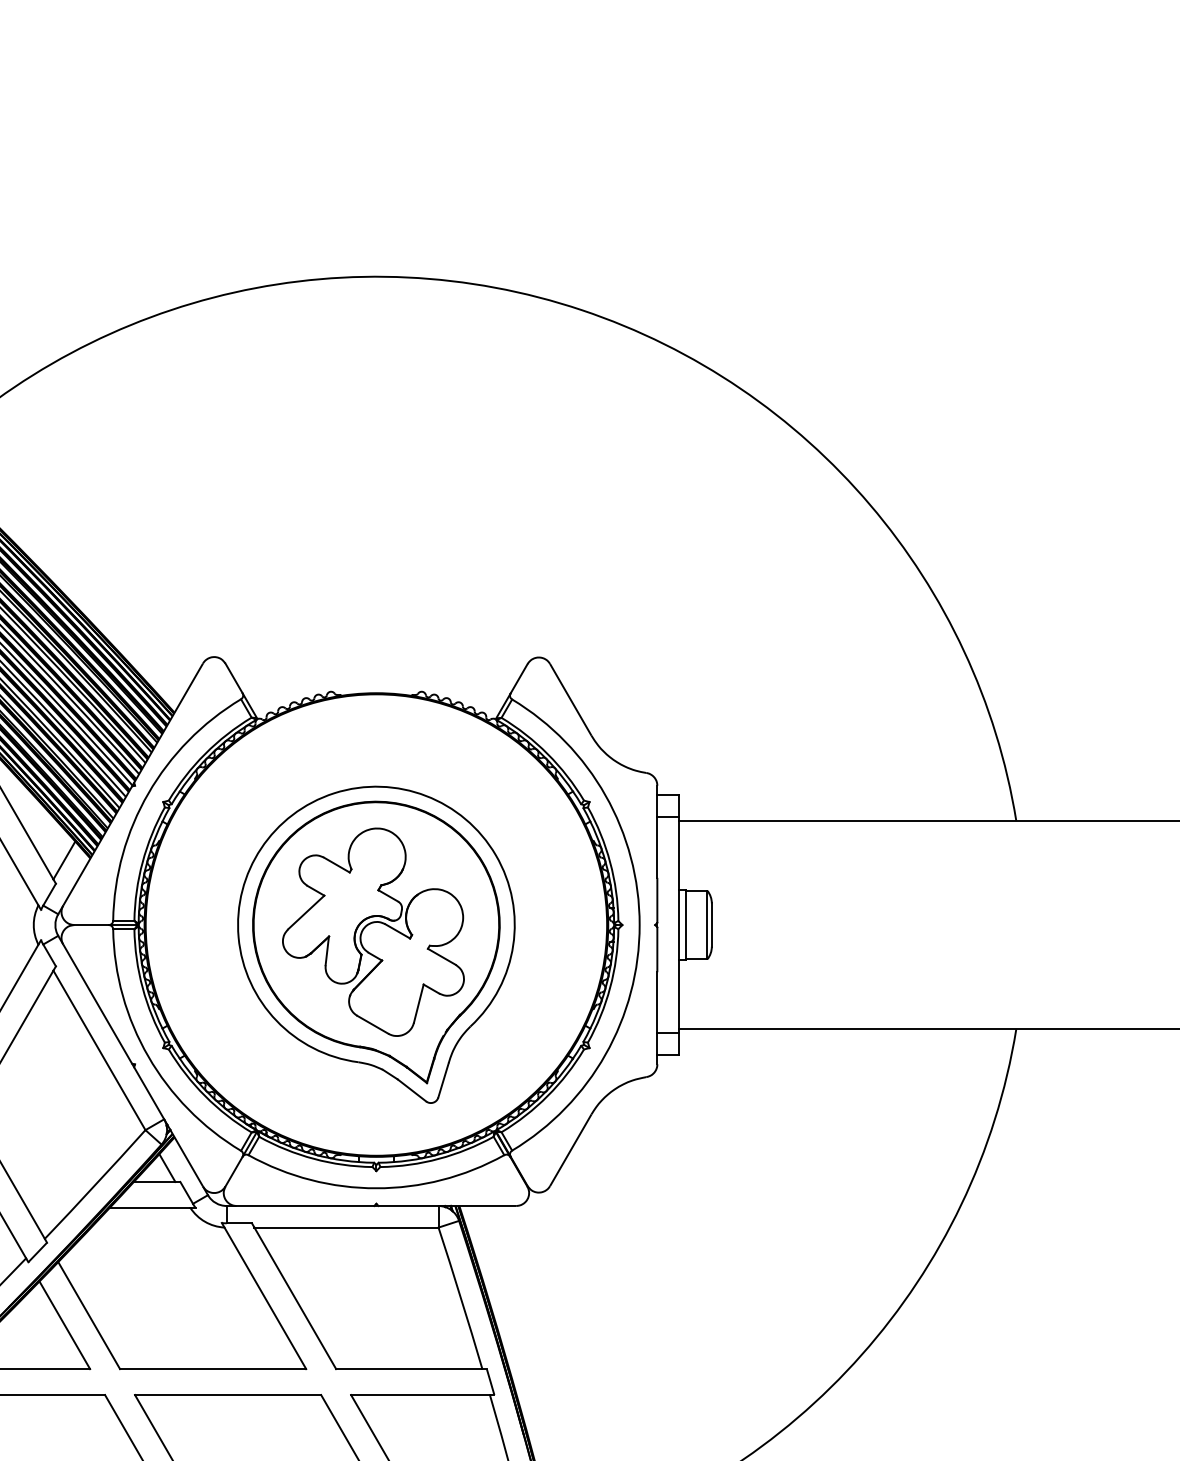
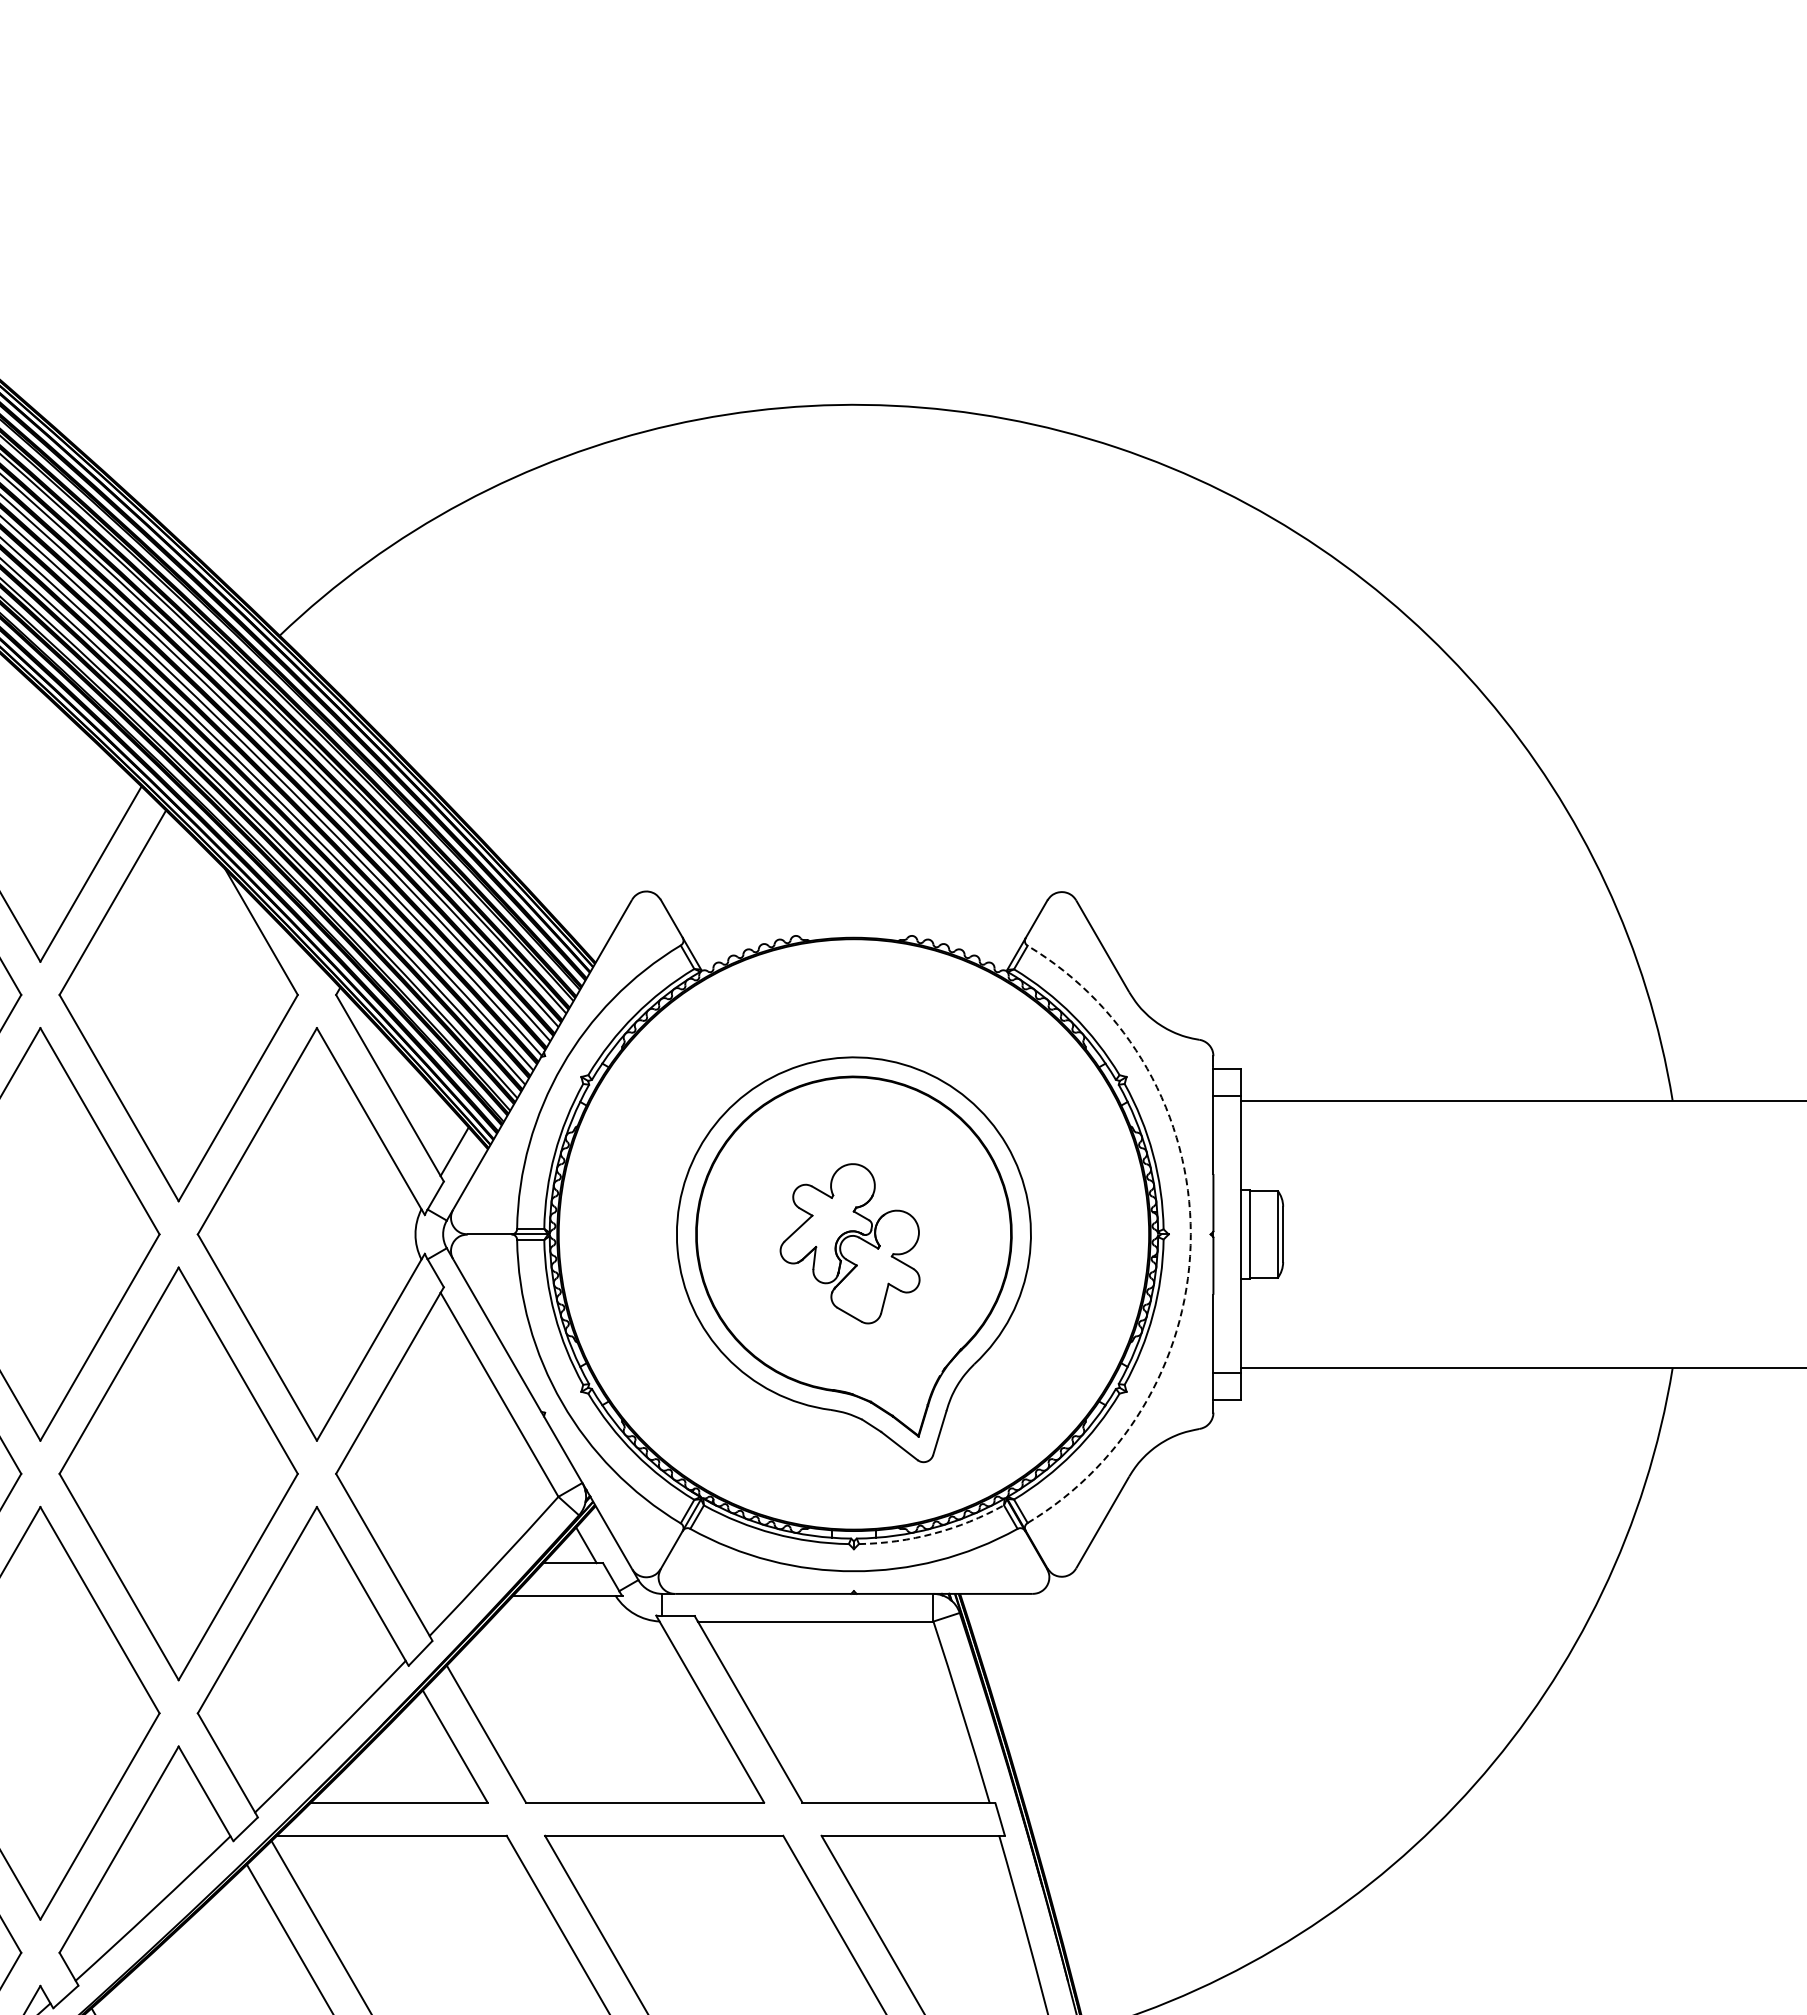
arc: (639, 925) -> (1190, 1234), solid -> dashed
part: (372, 932) -> (849, 1243), size x0.6
arc: (438, 1158) -> (933, 1533), solid -> dashed

